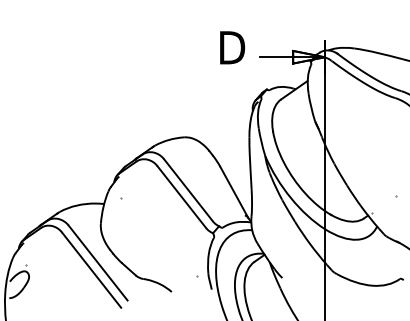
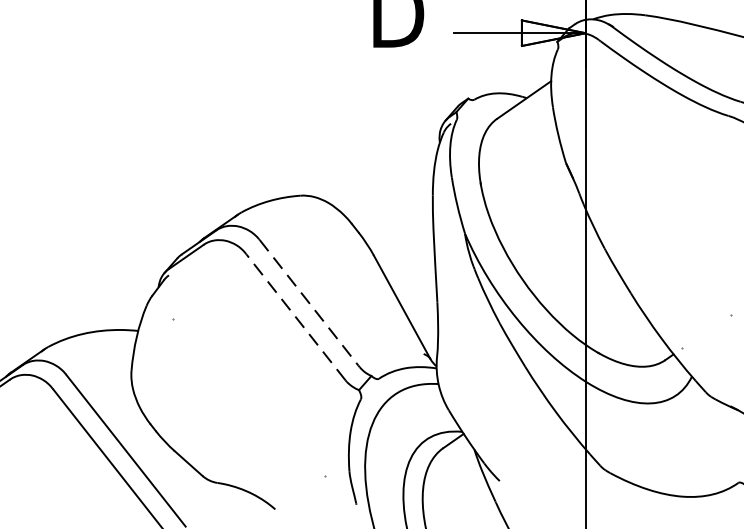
line: (188, 190) -> (309, 303), solid -> dashed
line: (181, 197) -> (295, 317), solid -> dashed

